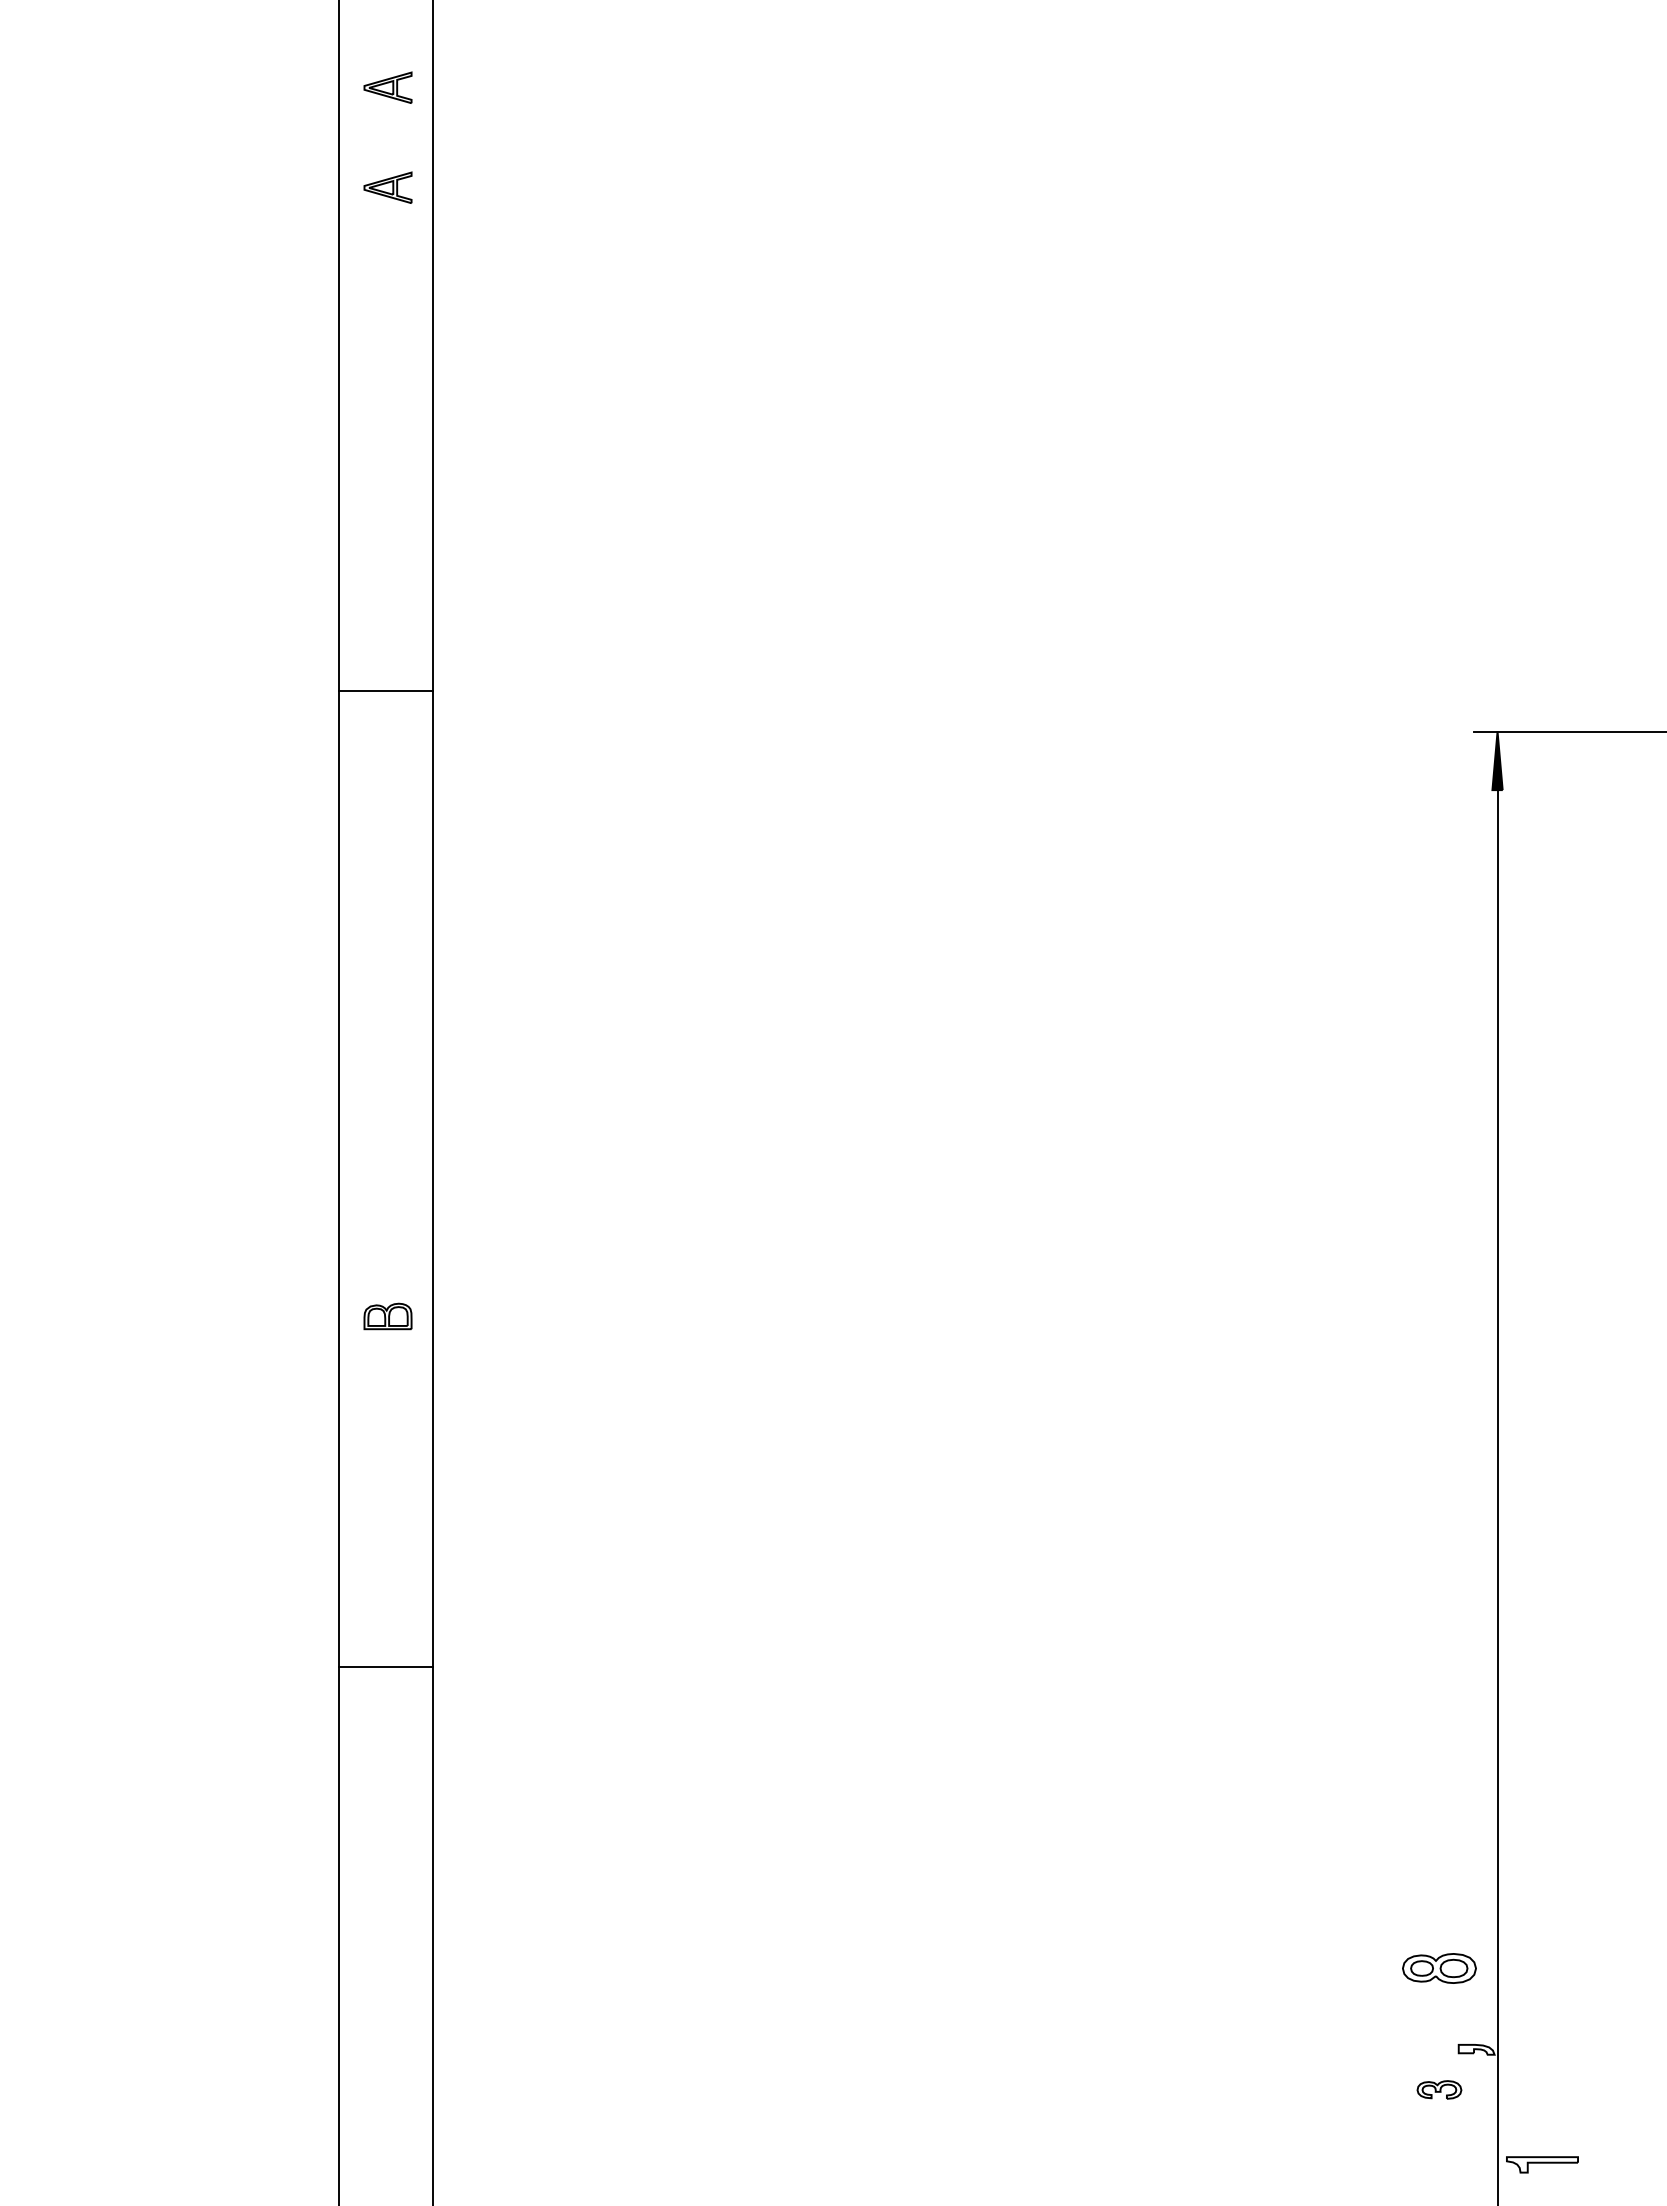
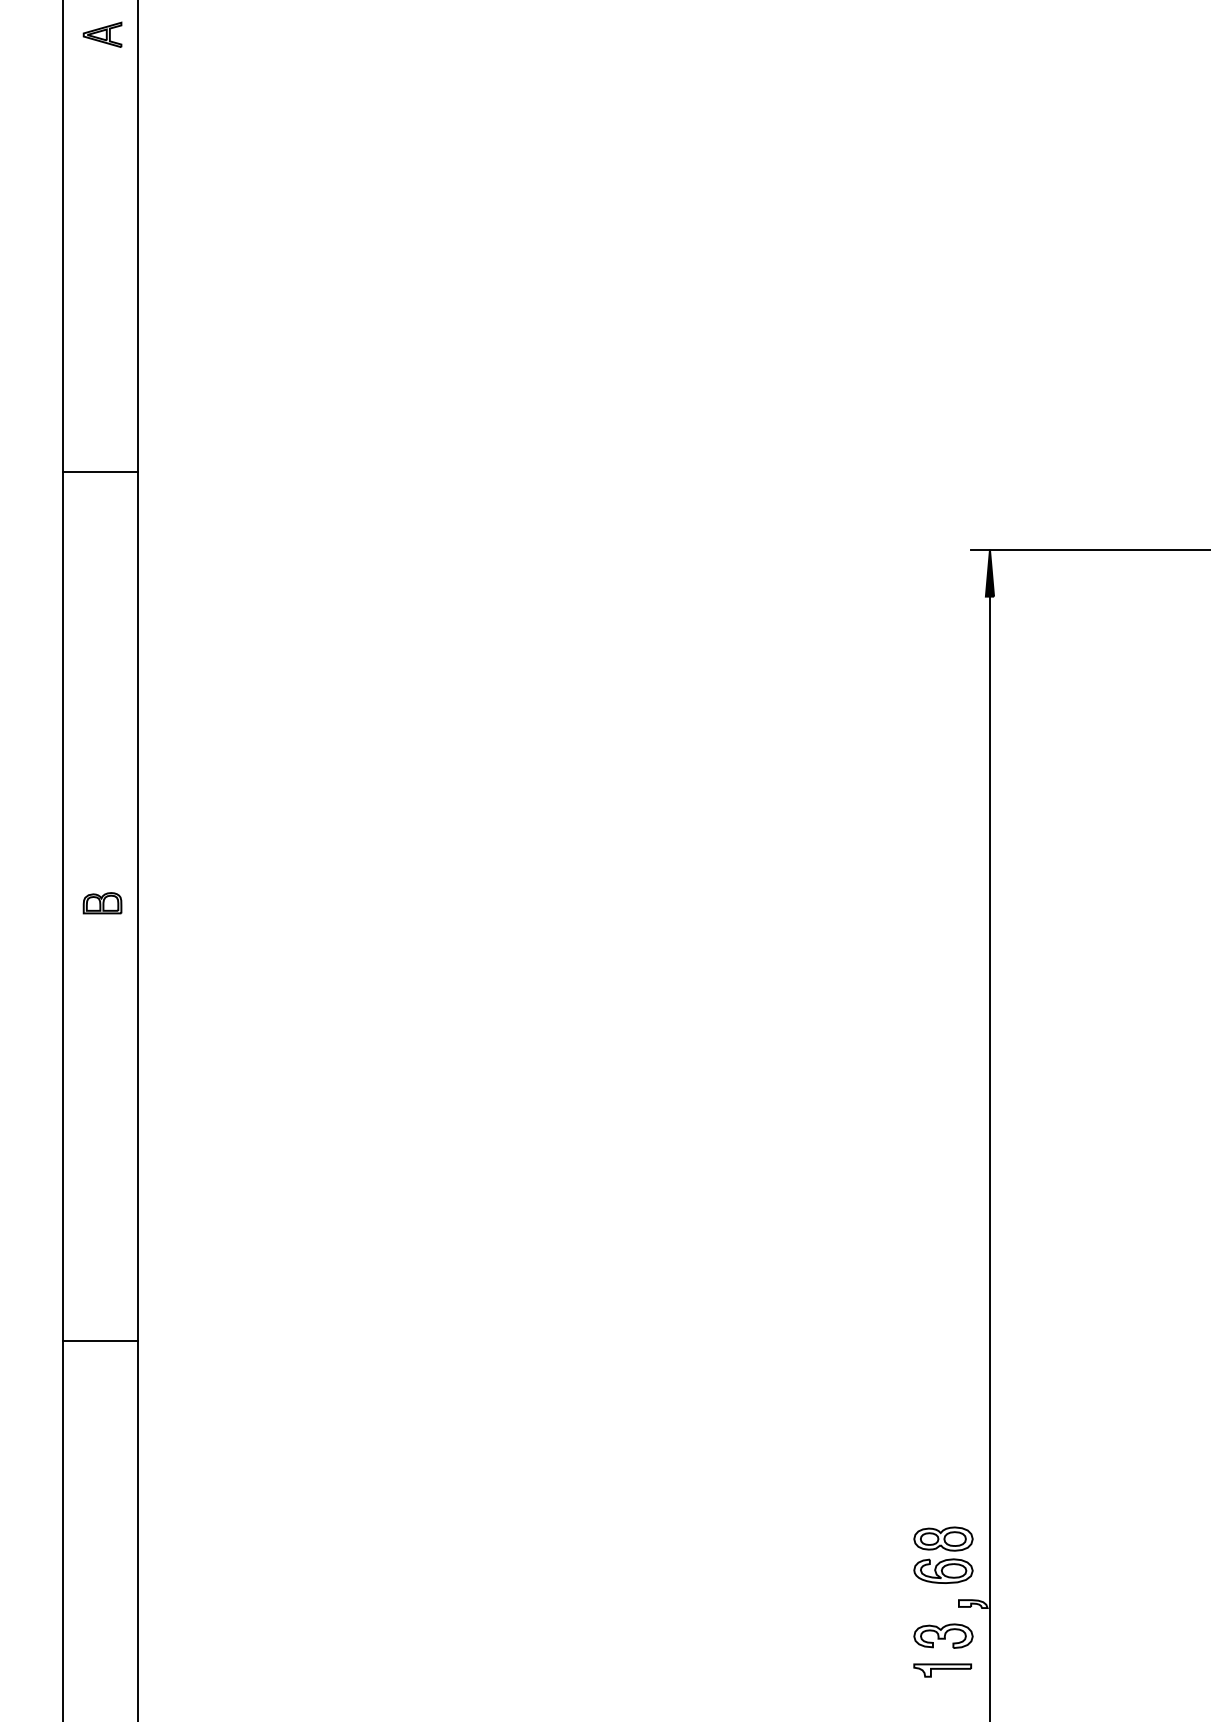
part: (387, 187) -> (102, 114), removed
line: (385, 690) -> (100, 472), moved
part: (387, 1316) -> (102, 903), moved
line: (385, 1667) -> (100, 1341), moved
part: (1439, 2008) -> (943, 1571), added
part: (1439, 2089) -> (943, 1635), size x1.67
part: (1542, 2164) -> (942, 1670), moved

